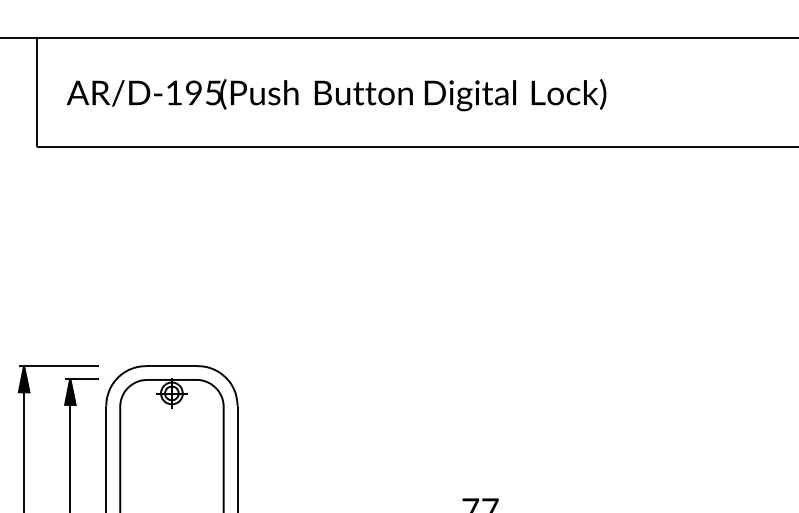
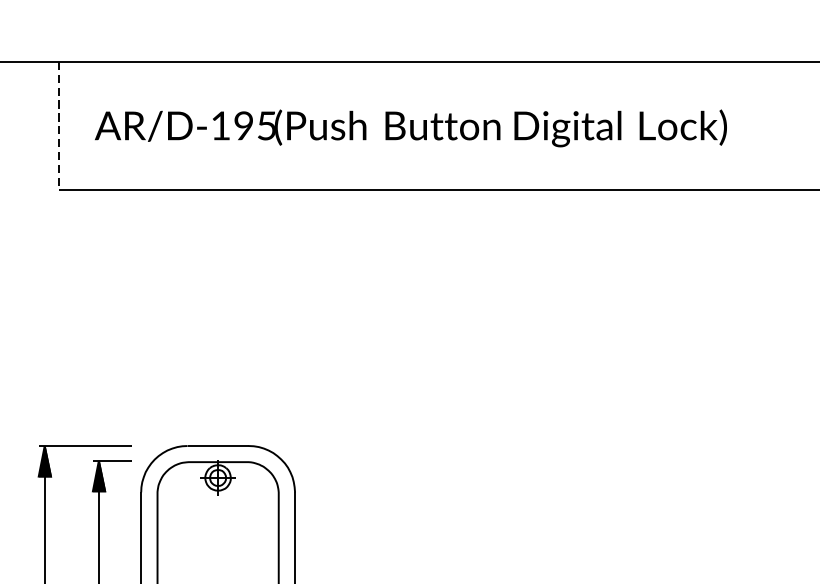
line: (36, 92) -> (59, 125), solid -> dashed

